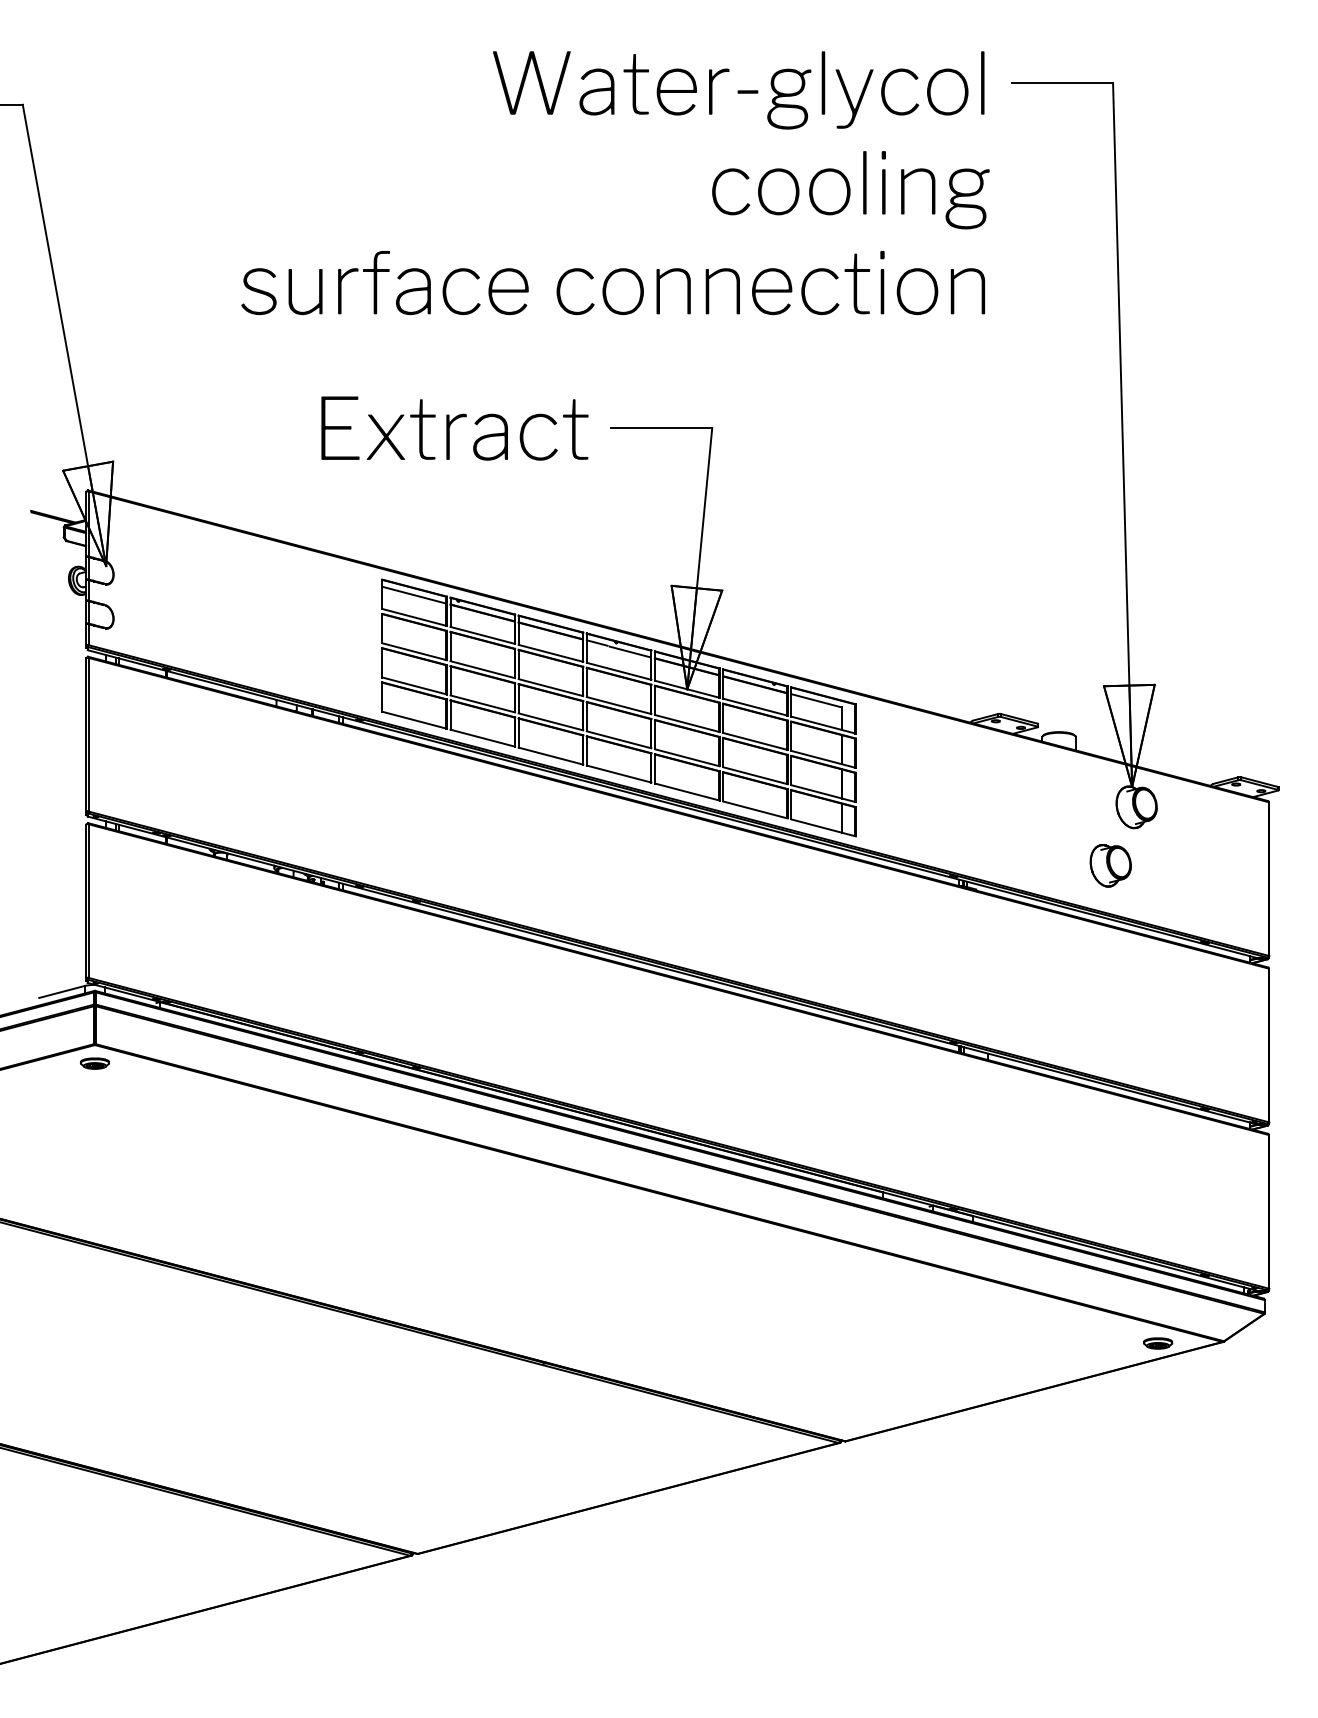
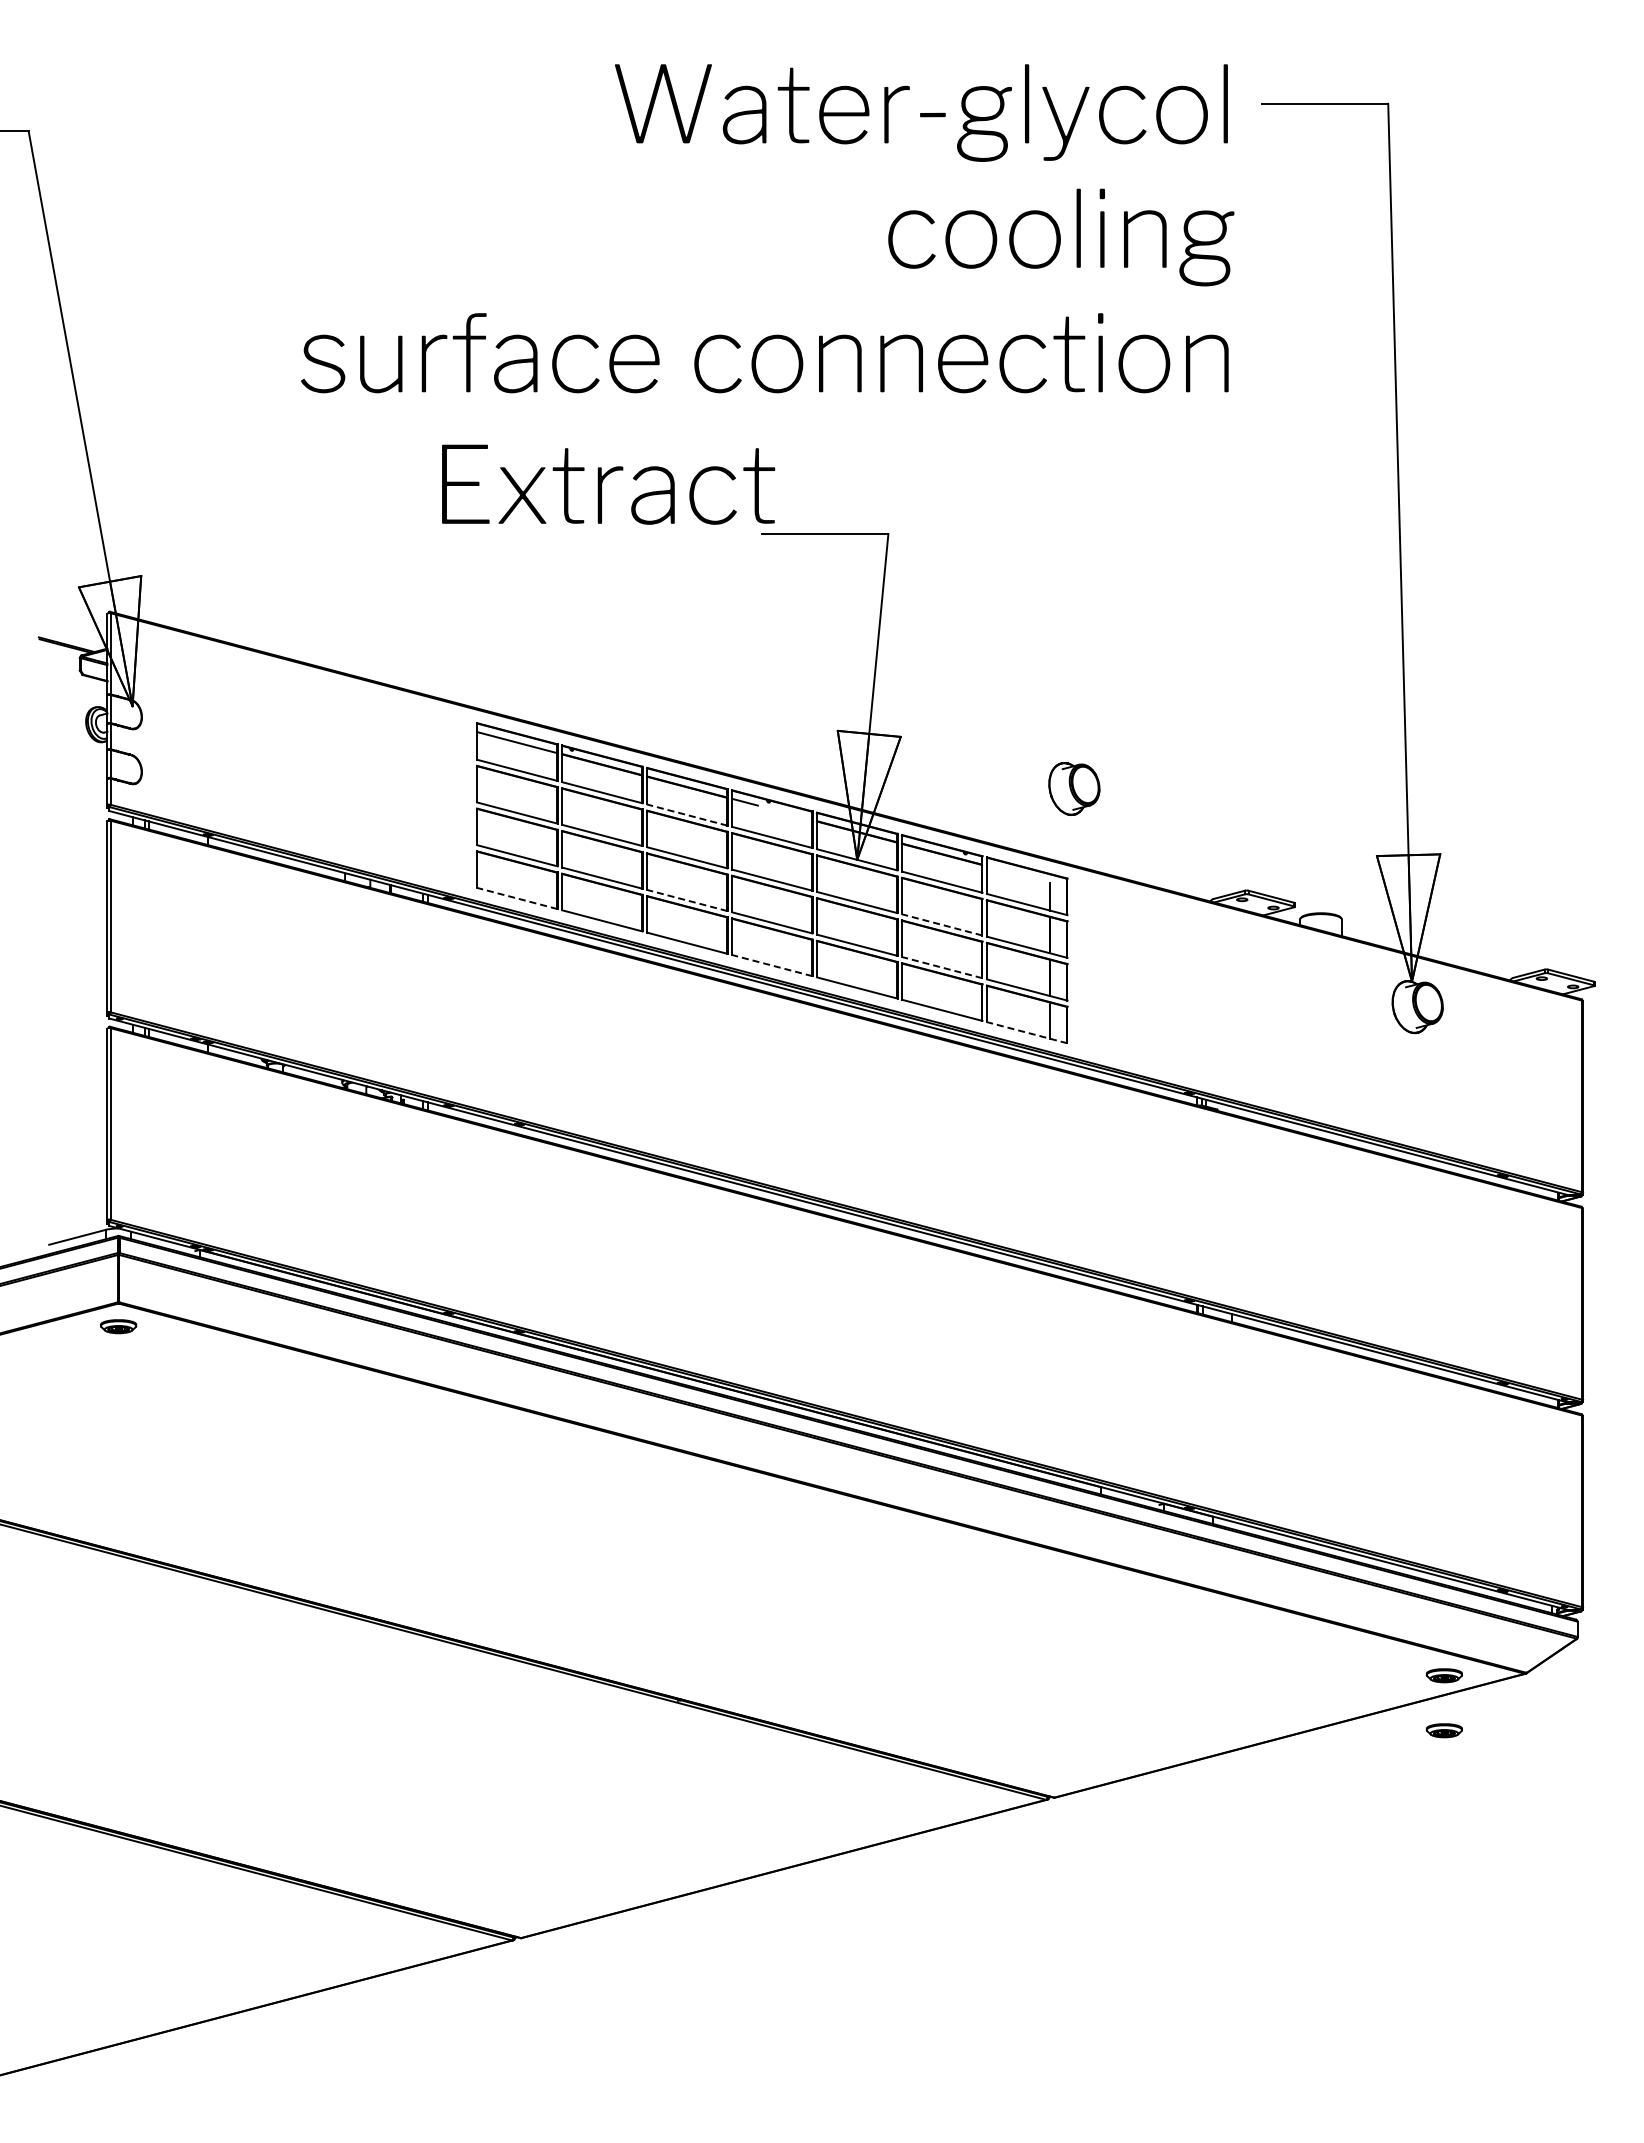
text: (454, 428) -> (608, 484), moved
line: (629, 652) -> (785, 813), removed
line: (551, 653) -> (687, 815), solid -> dashed
line: (815, 700) -> (1017, 873), removed
line: (414, 720) -> (517, 898), solid -> dashed
line: (551, 721) -> (687, 900), solid -> dashed
line: (755, 741) -> (942, 924), solid -> dashed
line: (619, 773) -> (772, 965), solid -> dashed
line: (755, 775) -> (942, 967), solid -> dashed
line: (823, 827) -> (1027, 1032), solid -> dashed
part: (1110, 865) -> (1074, 788), moved
part: (1157, 1387) -> (1443, 1730), added

